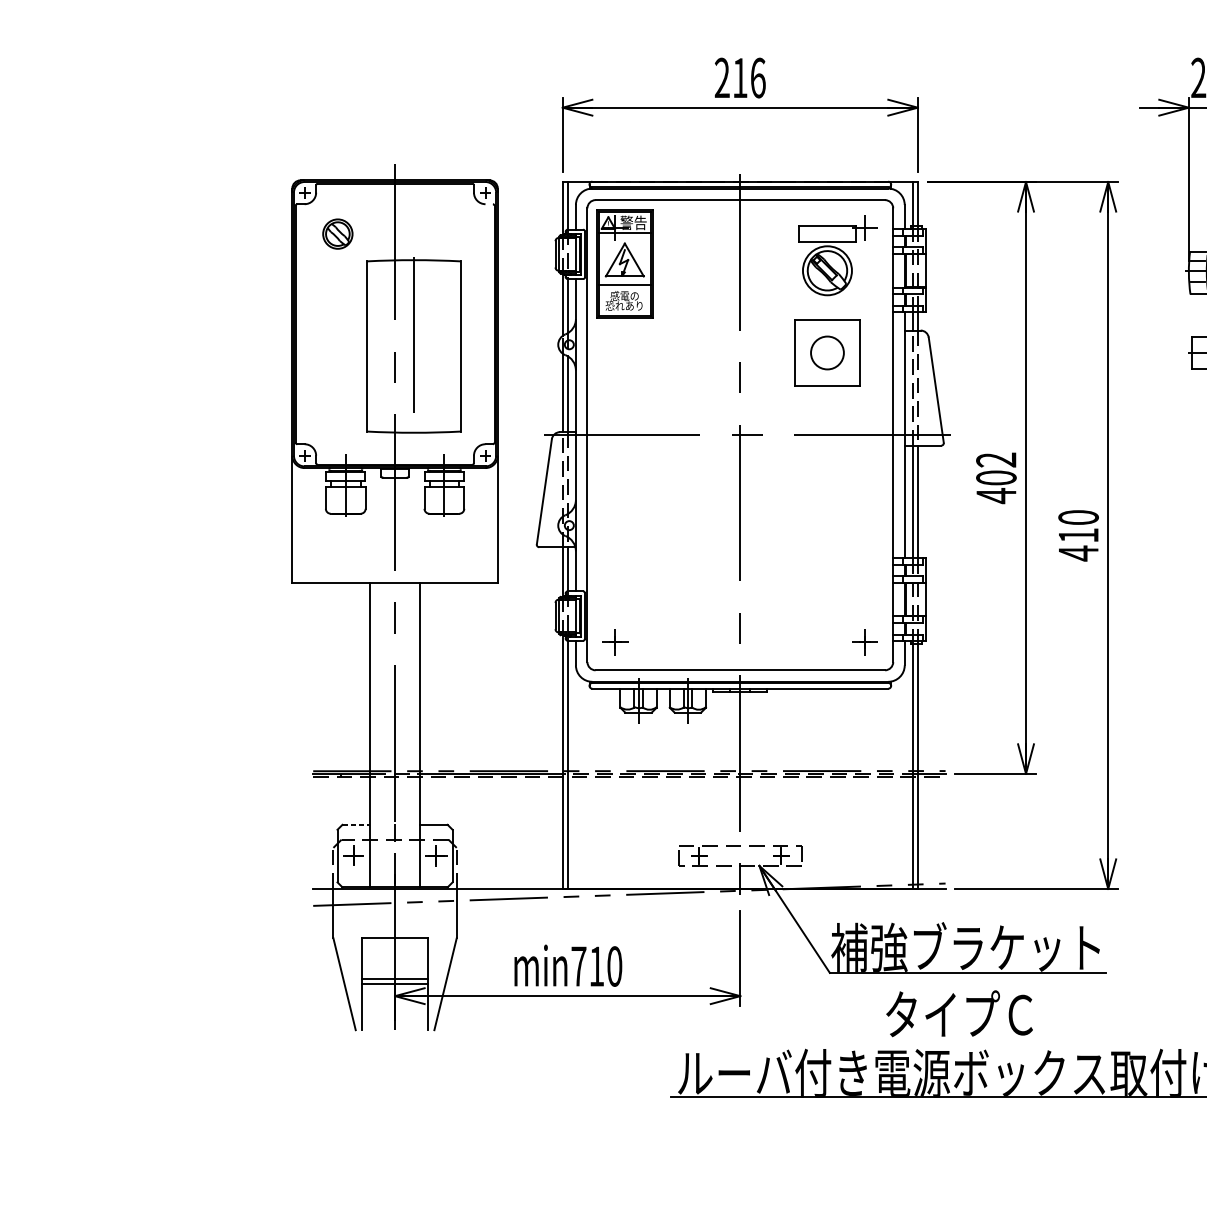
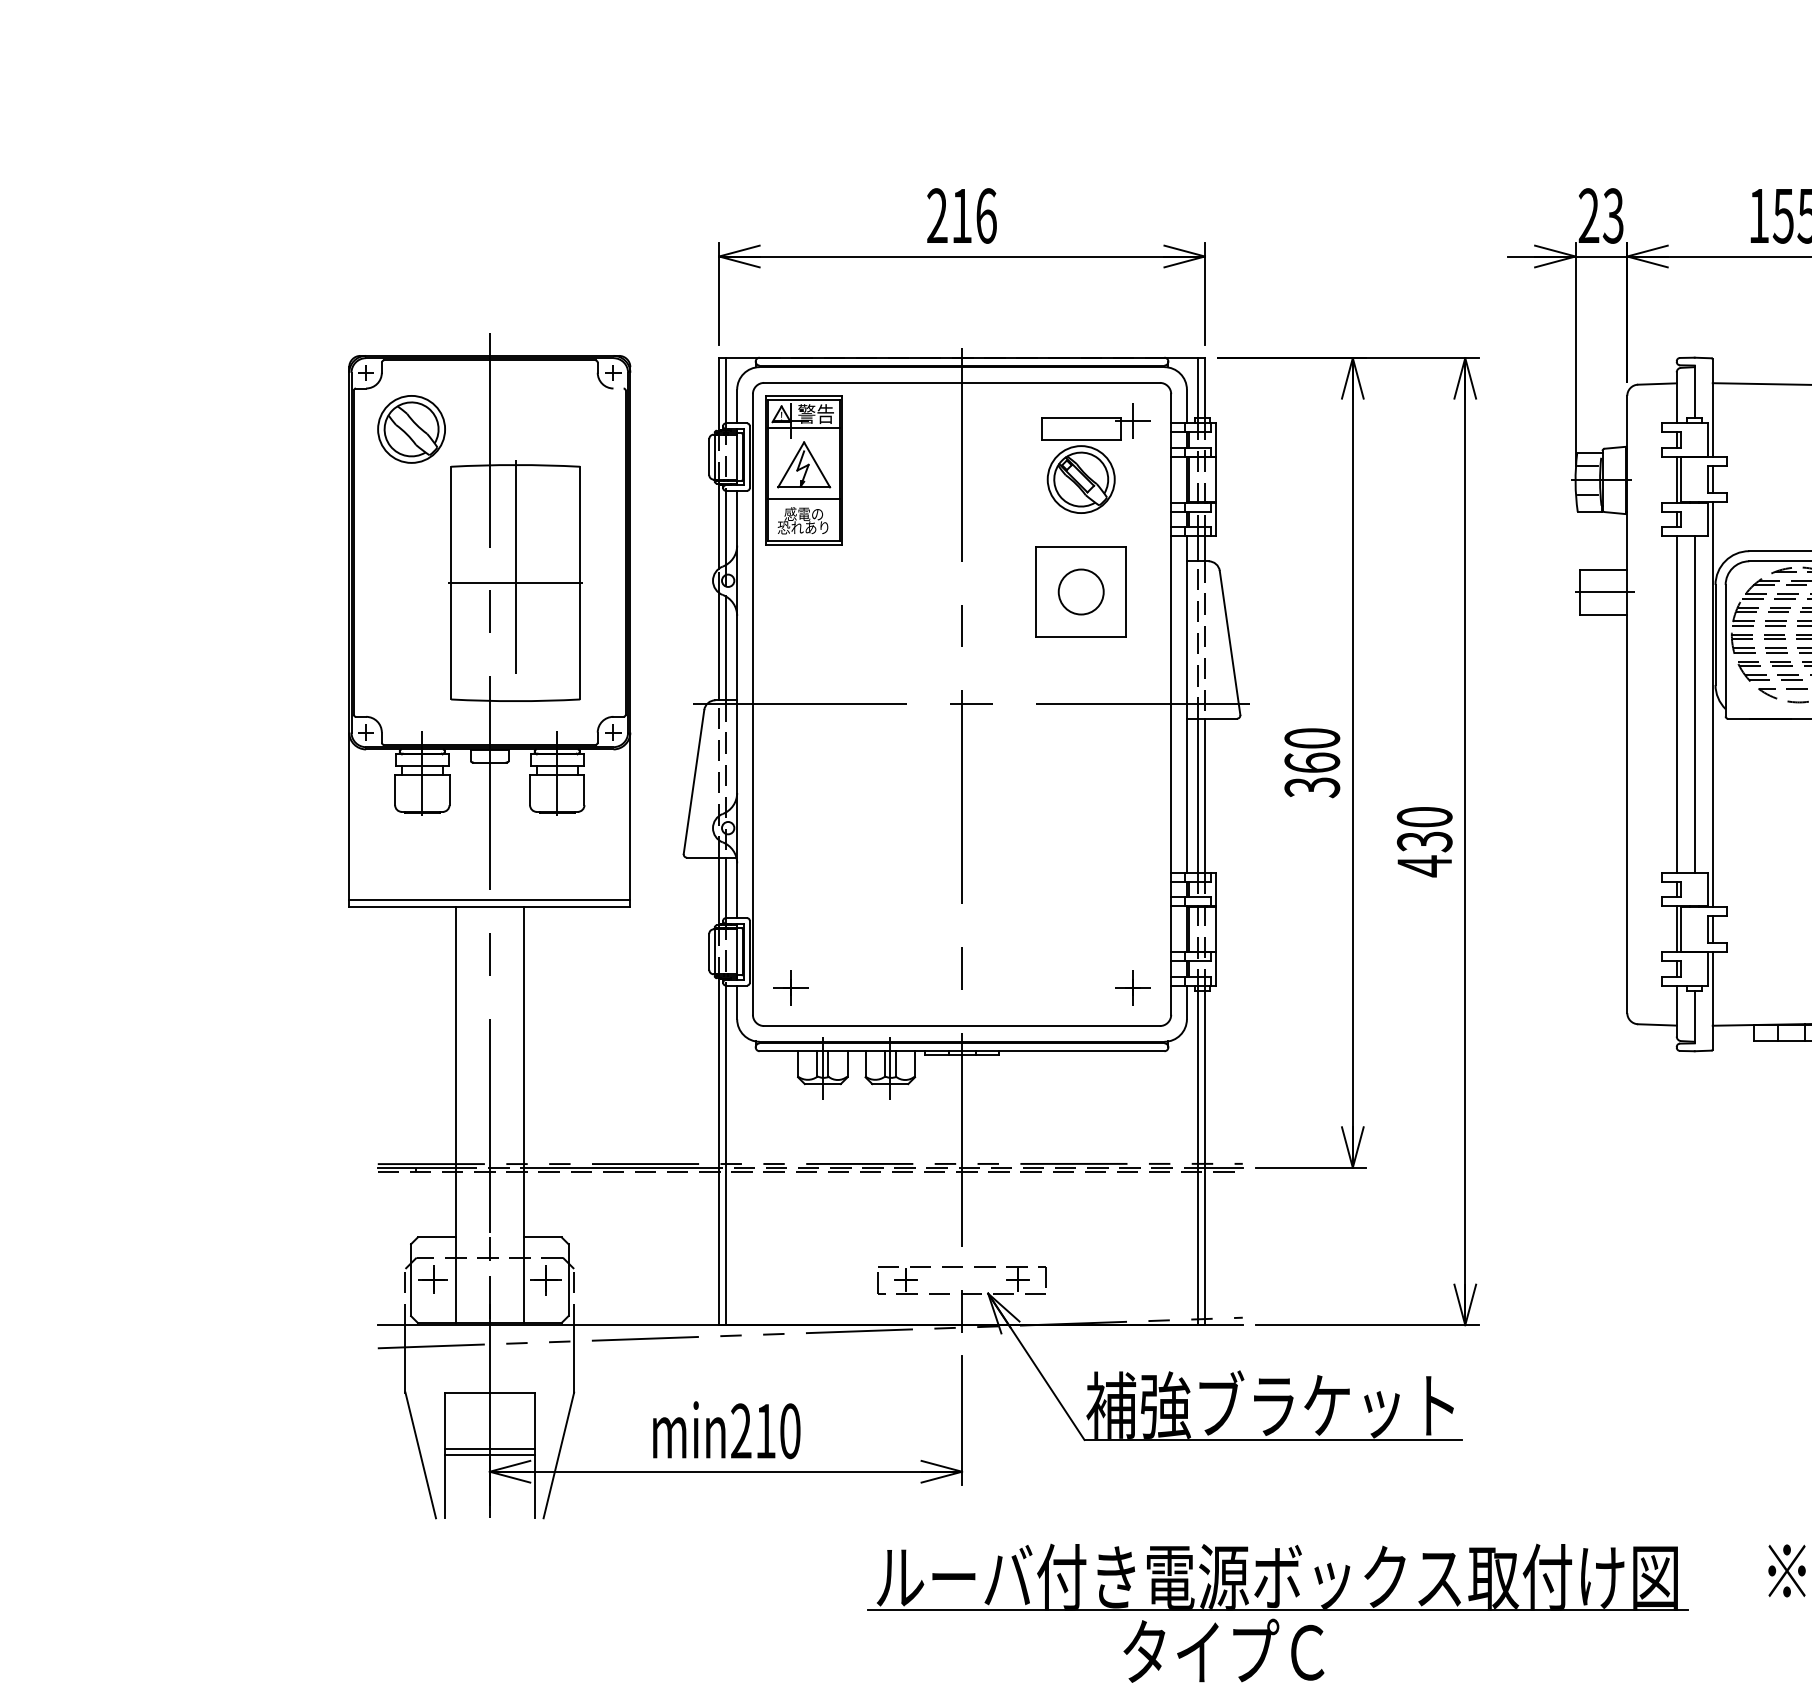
part: (337, 234) -> (411, 429), size x1.67
line: (413, 346) -> (515, 583), added
text: (996, 478) -> (1312, 763), 402 -> 360
text: (1078, 535) -> (1424, 841), 410 -> 430
line: (394, 578) -> (489, 900), added
line: (356, 824) -> (437, 1237), dashed -> solid
text: (579, 966) -> (741, 1430), min710 -> min210
text: (959, 1013) -> (1223, 1650), moved

